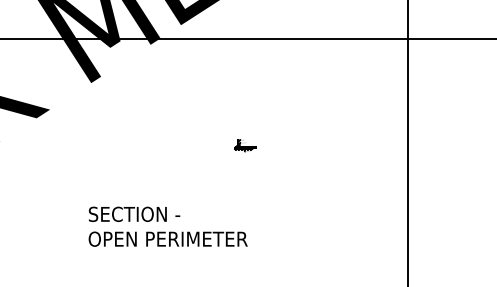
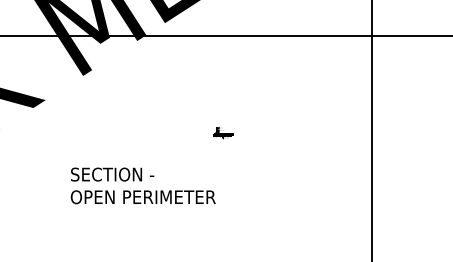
text: (167, 226) -> (142, 185), moved

